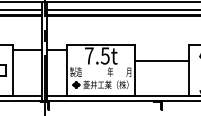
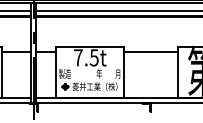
line: (161, 61) -> (150, 52), moved

